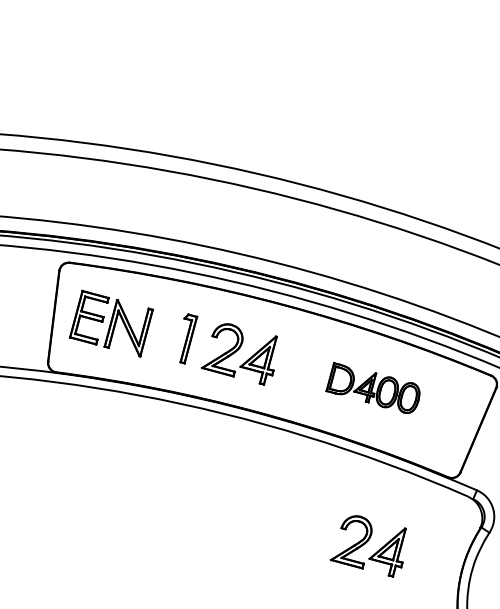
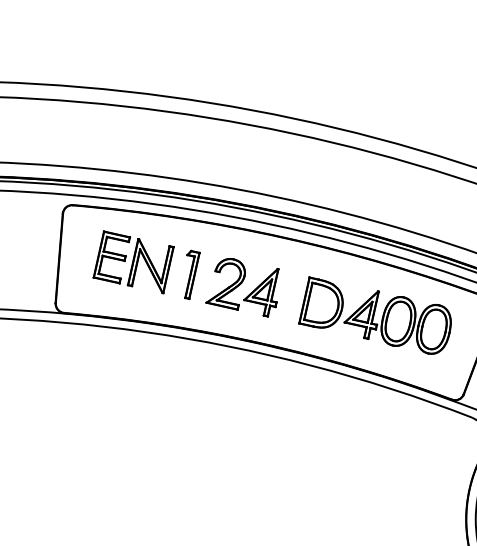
part: (110, 323) -> (132, 262), moved
part: (372, 387) -> (374, 314), size x1.67
part: (367, 546) -> (375, 470), removed

